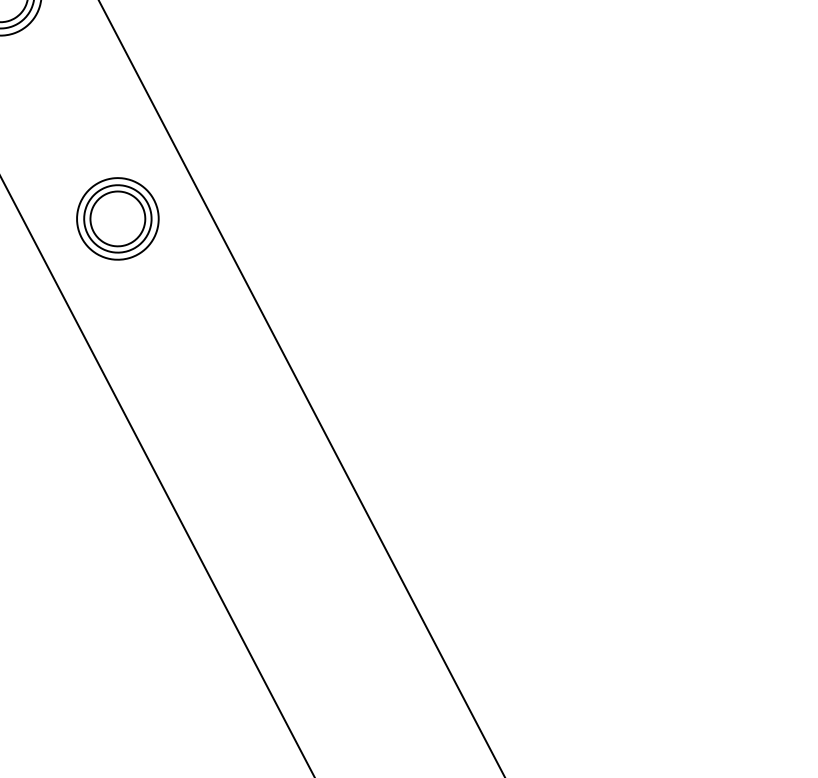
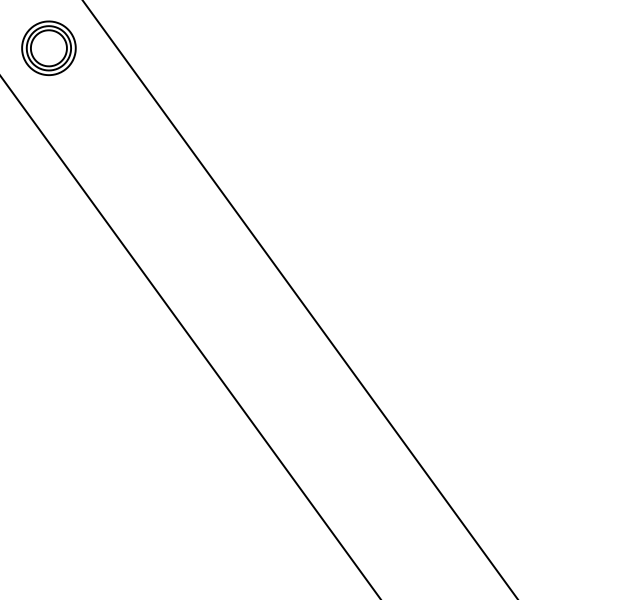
part: (117, 218) -> (146, 182), removed

